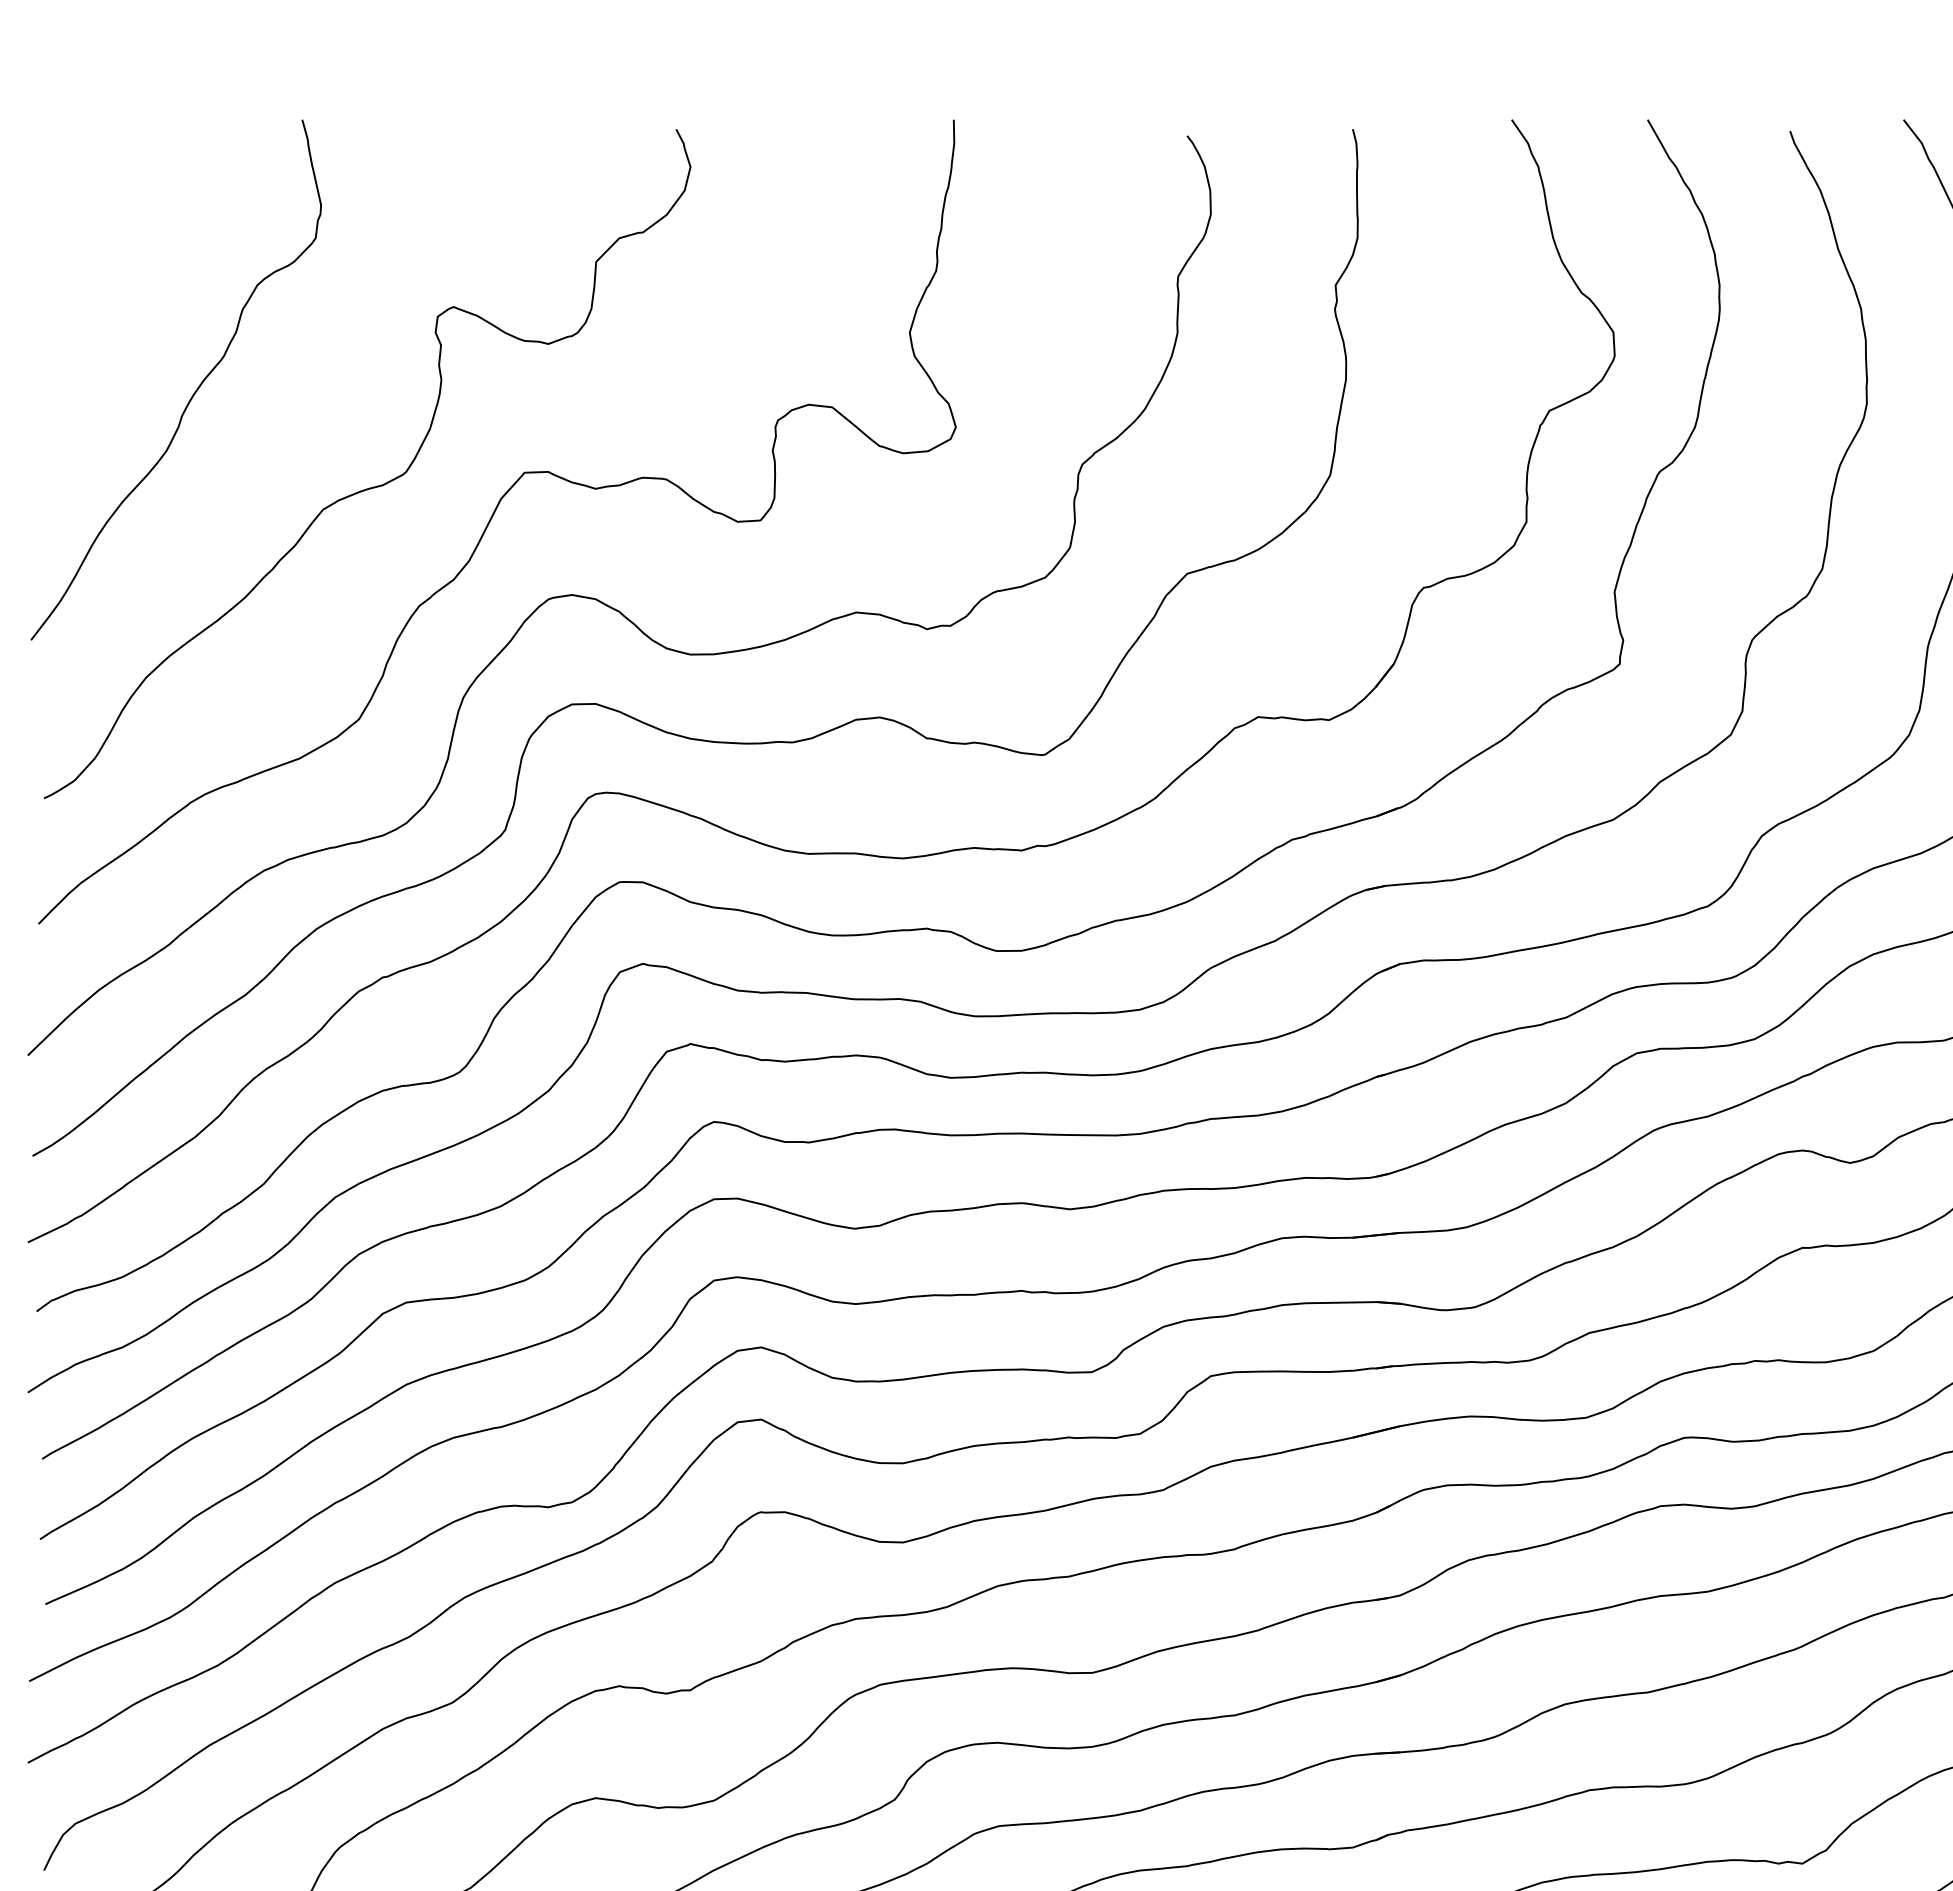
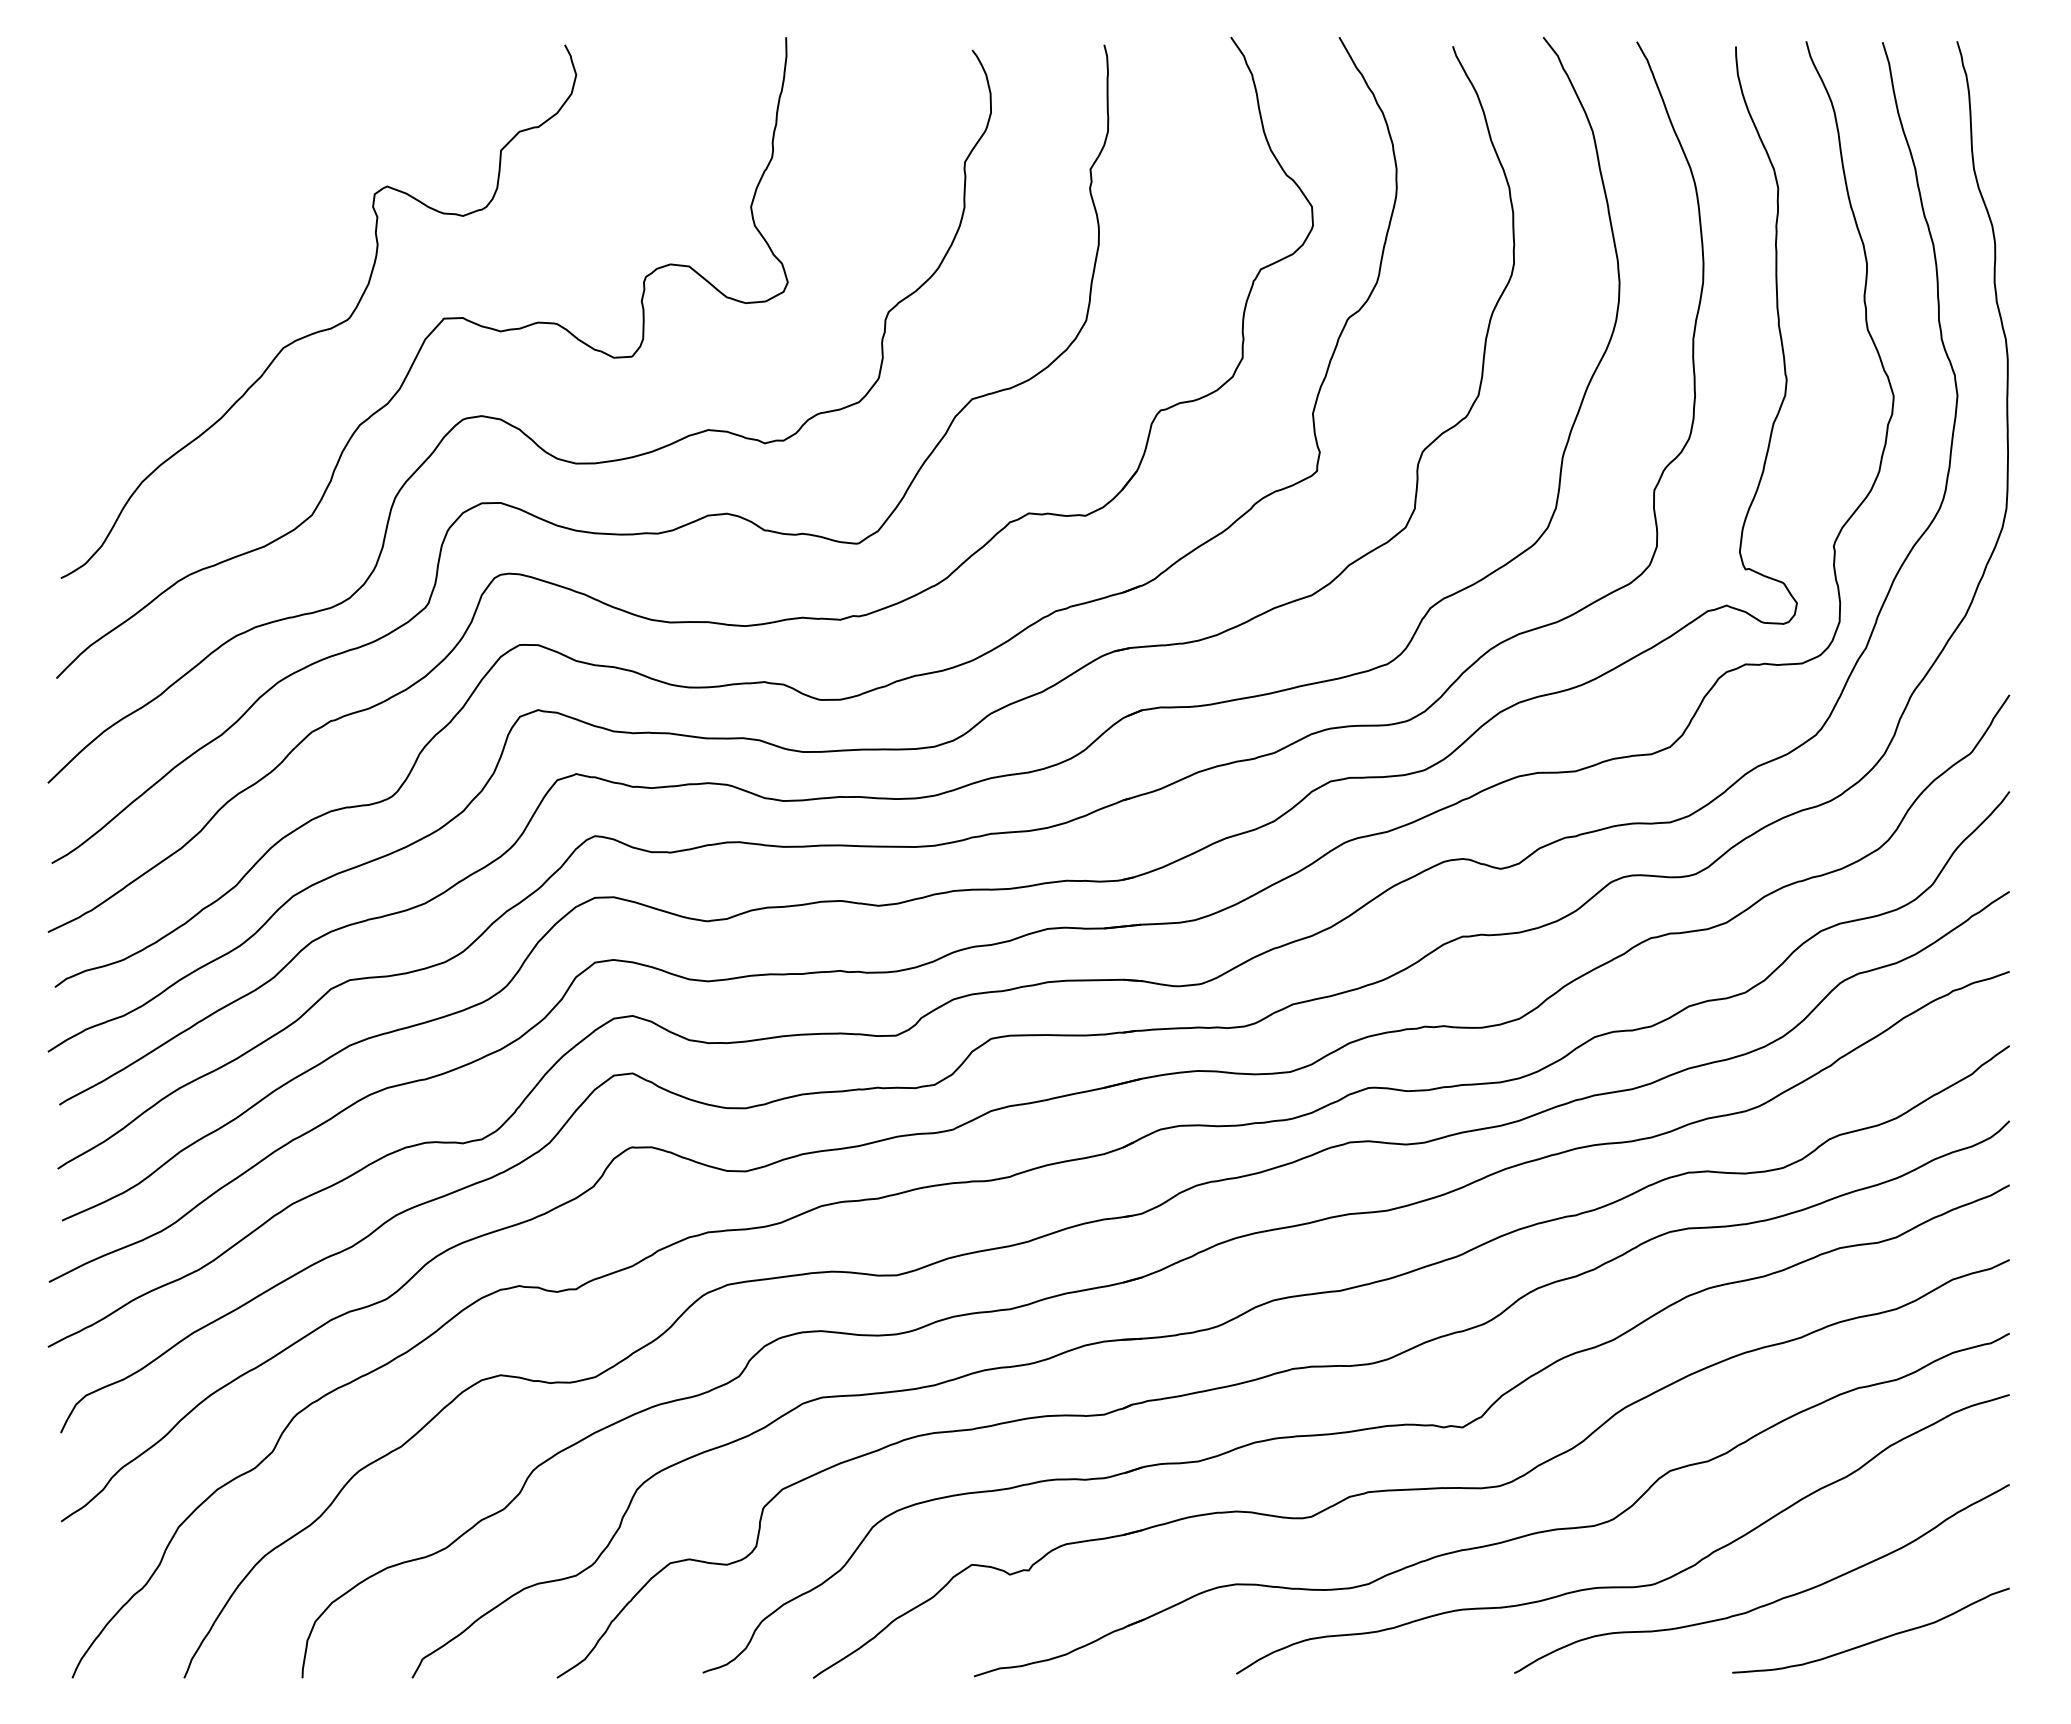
curve: (195, 389) -> (181, 252), removed

